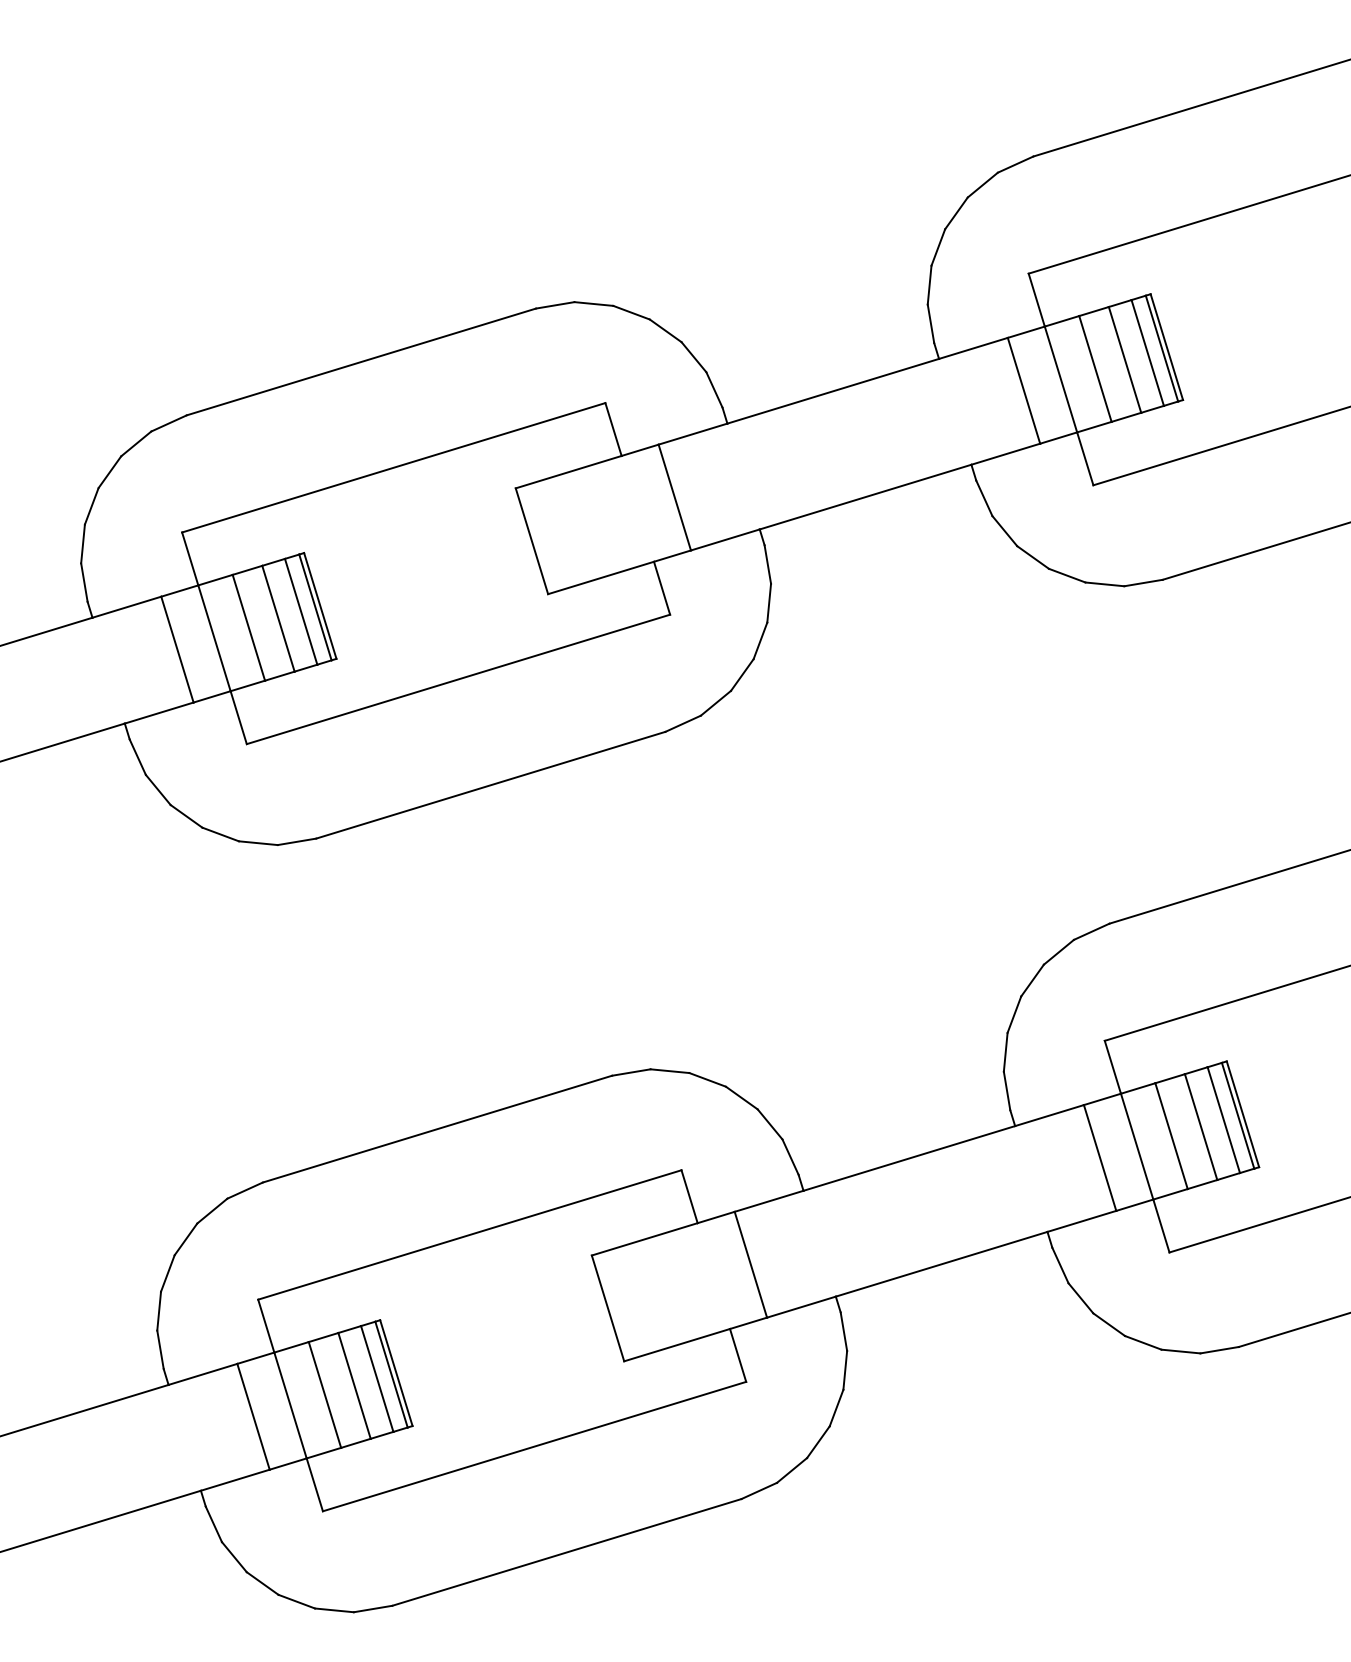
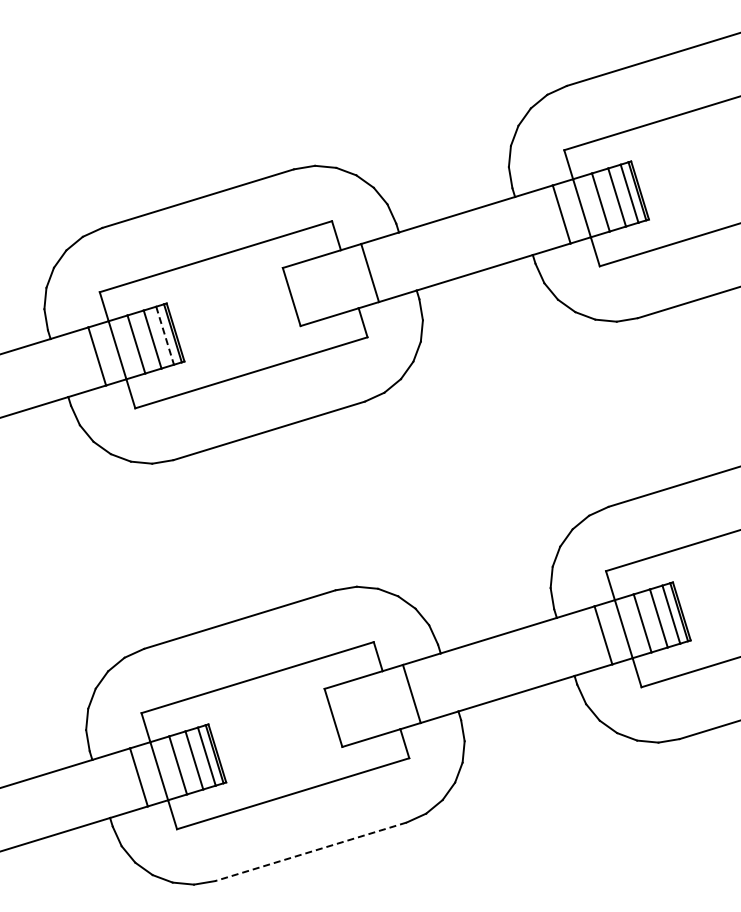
line: (301, 613) -> (165, 336), solid -> dashed
line: (566, 1551) -> (310, 851), solid -> dashed

